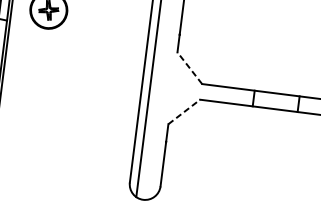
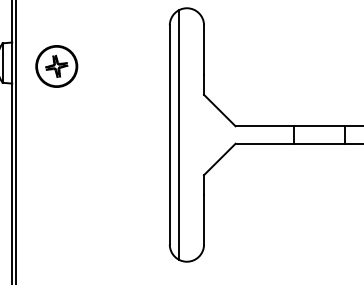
line: (189, 68) -> (219, 110), dashed -> solid
line: (184, 112) -> (220, 159), dashed -> solid

